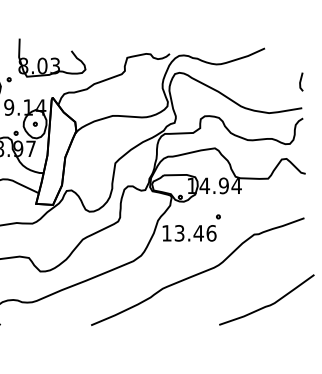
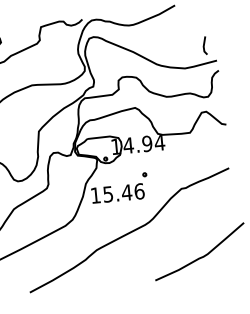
line: (301, 81) -> (204, 45), moved
text: (179, 232) -> (108, 193), 13.46 -> 15.46

